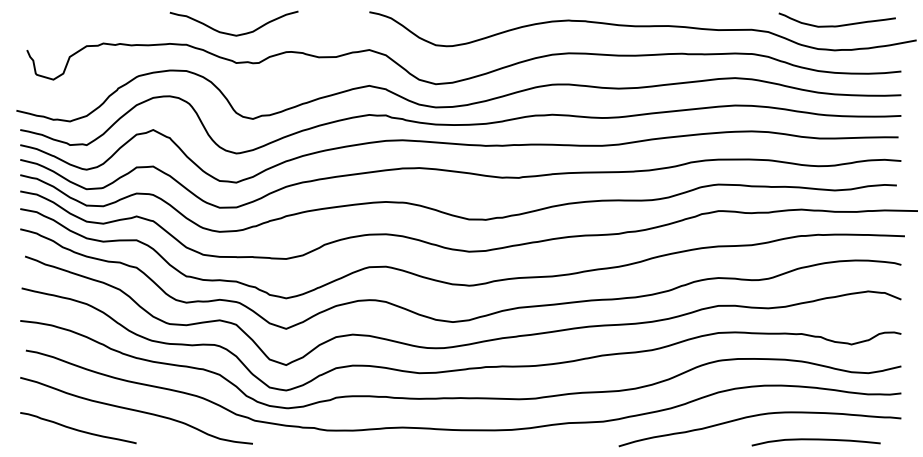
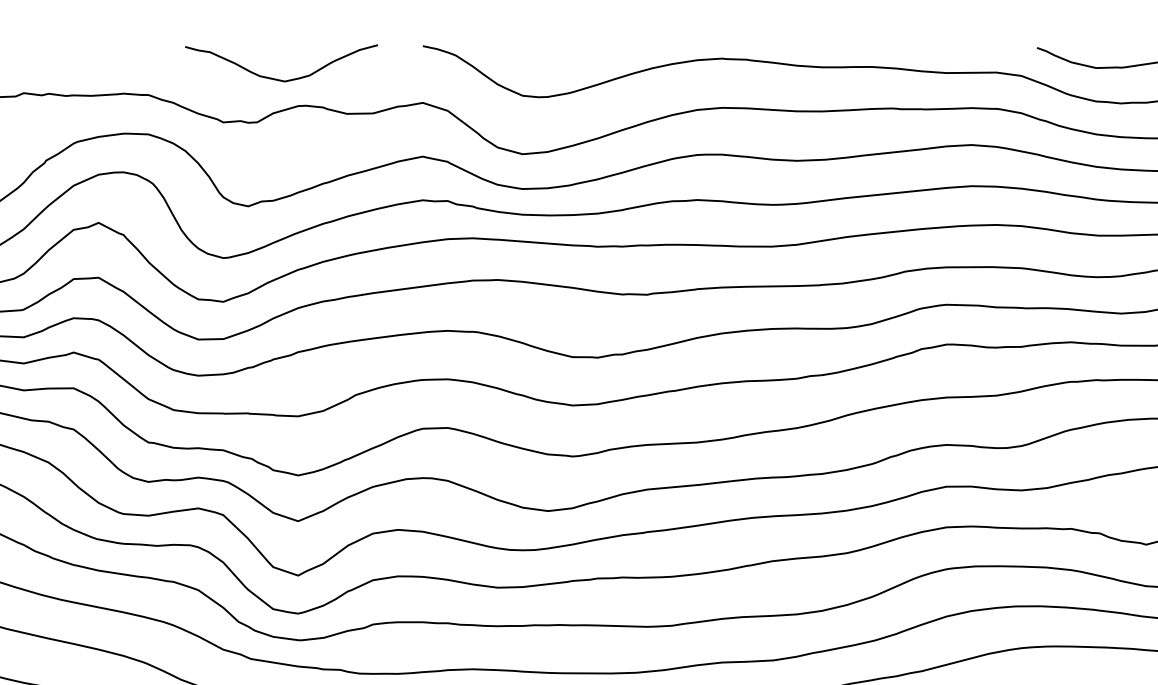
curve: (231, 33) -> (277, 78), moved

